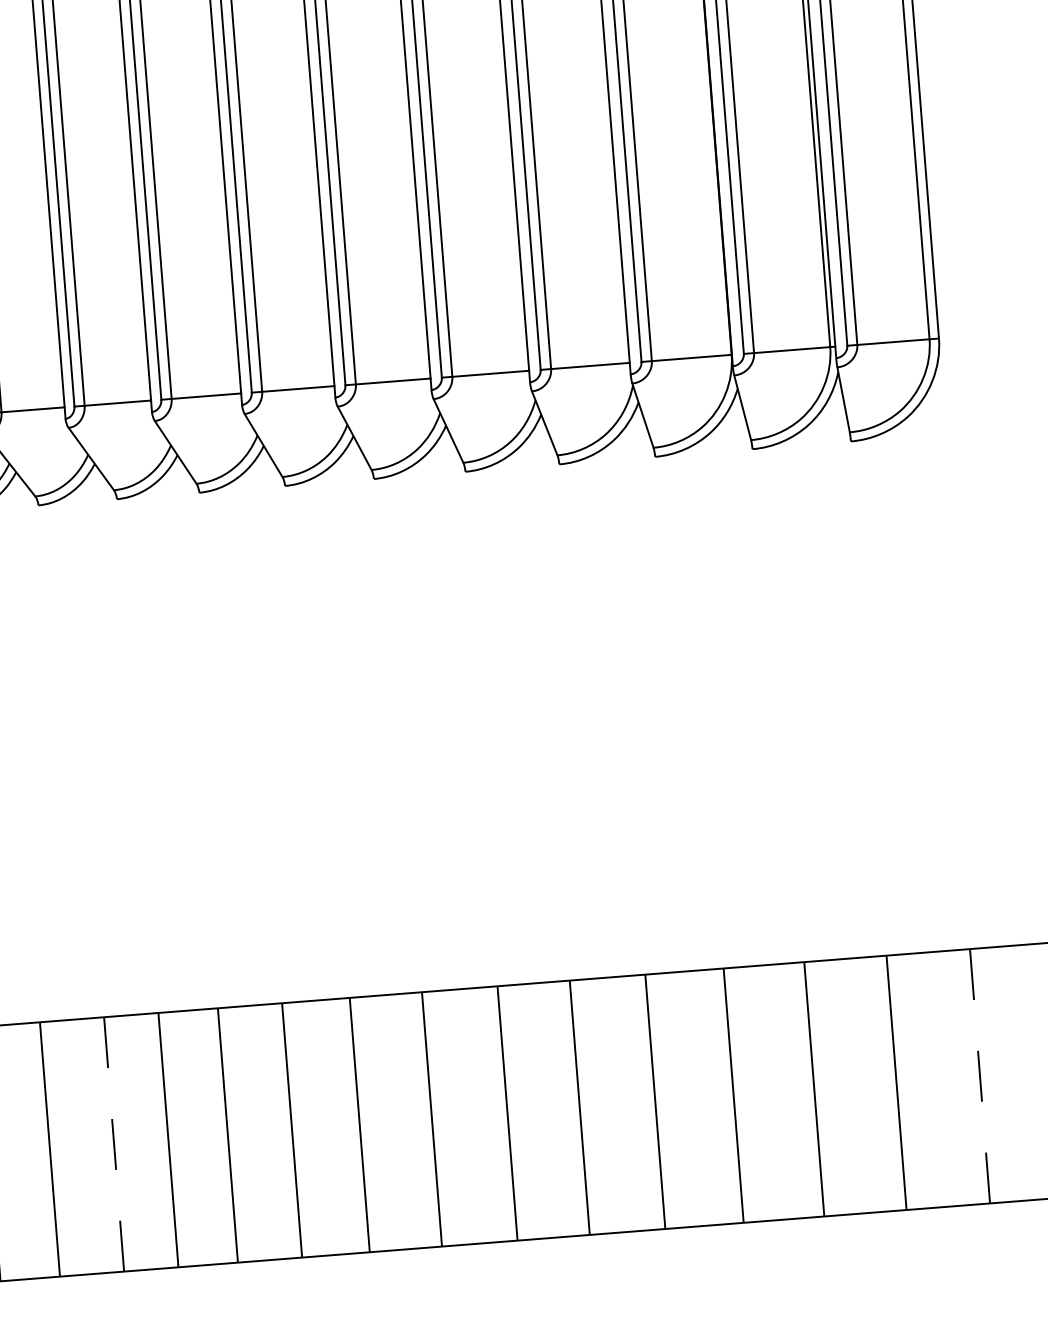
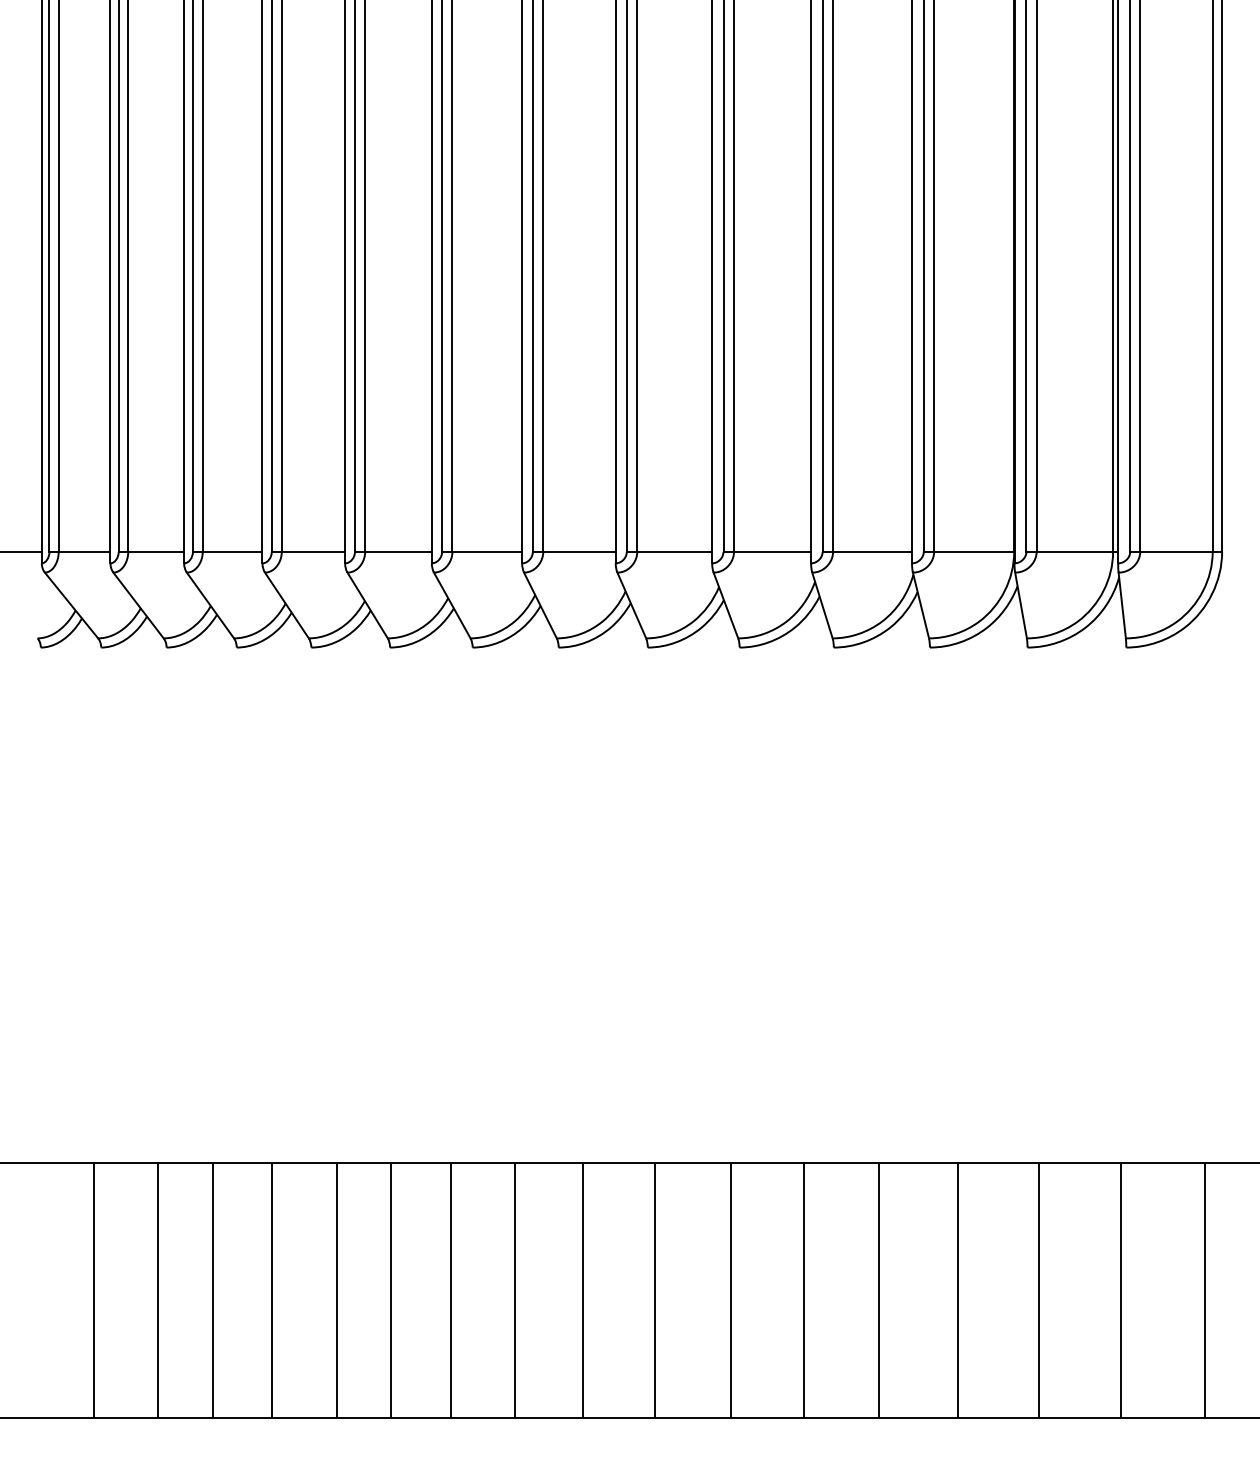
line: (980, 1076) -> (1205, 1290), dashed -> solid
line: (114, 1144) -> (336, 1290), dashed -> solid

